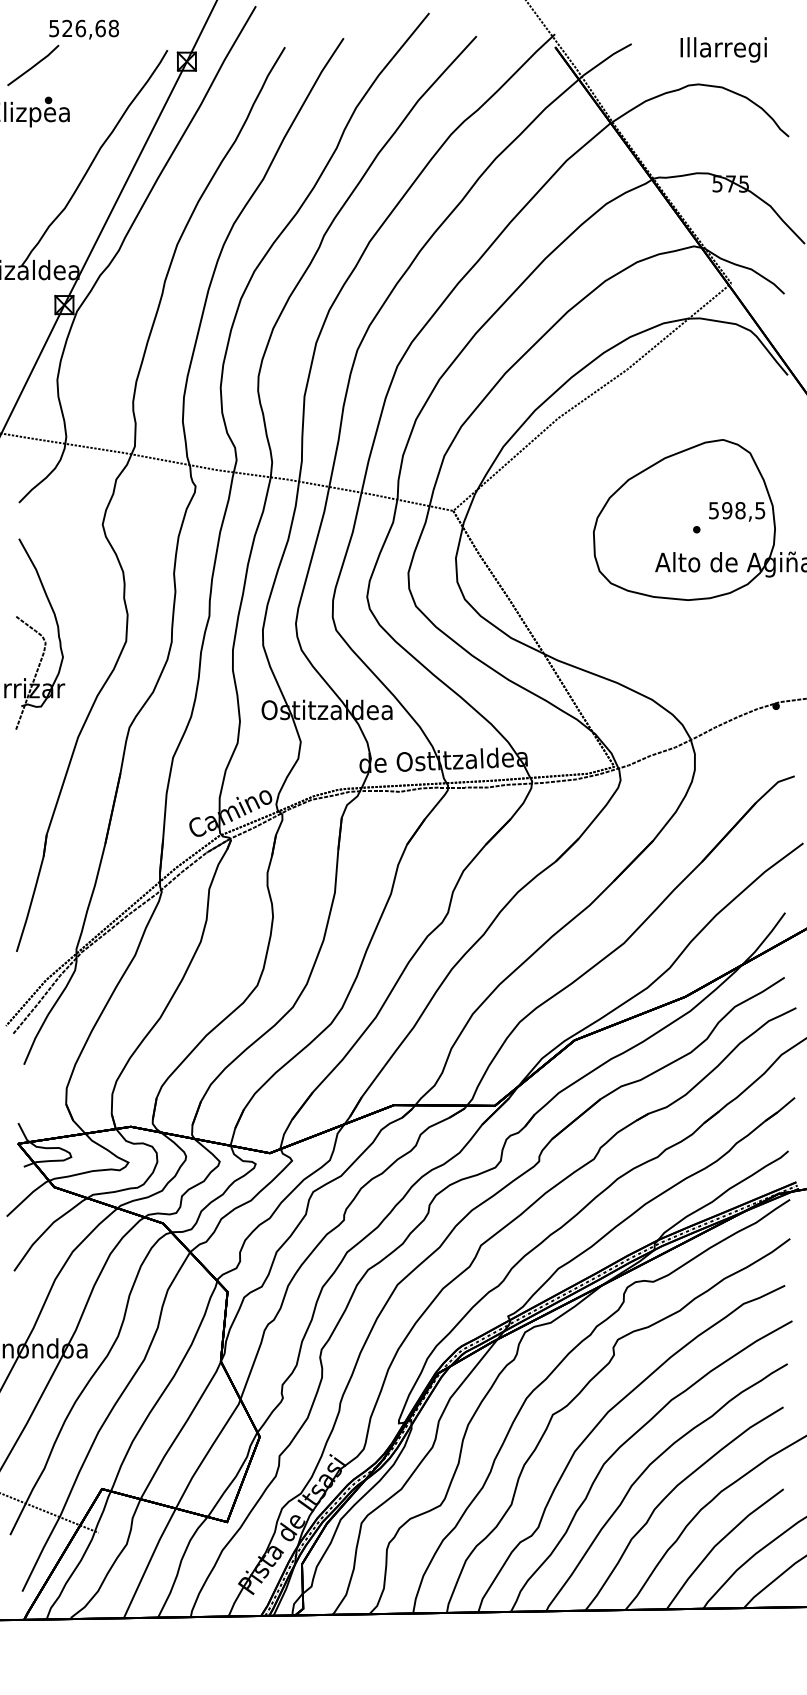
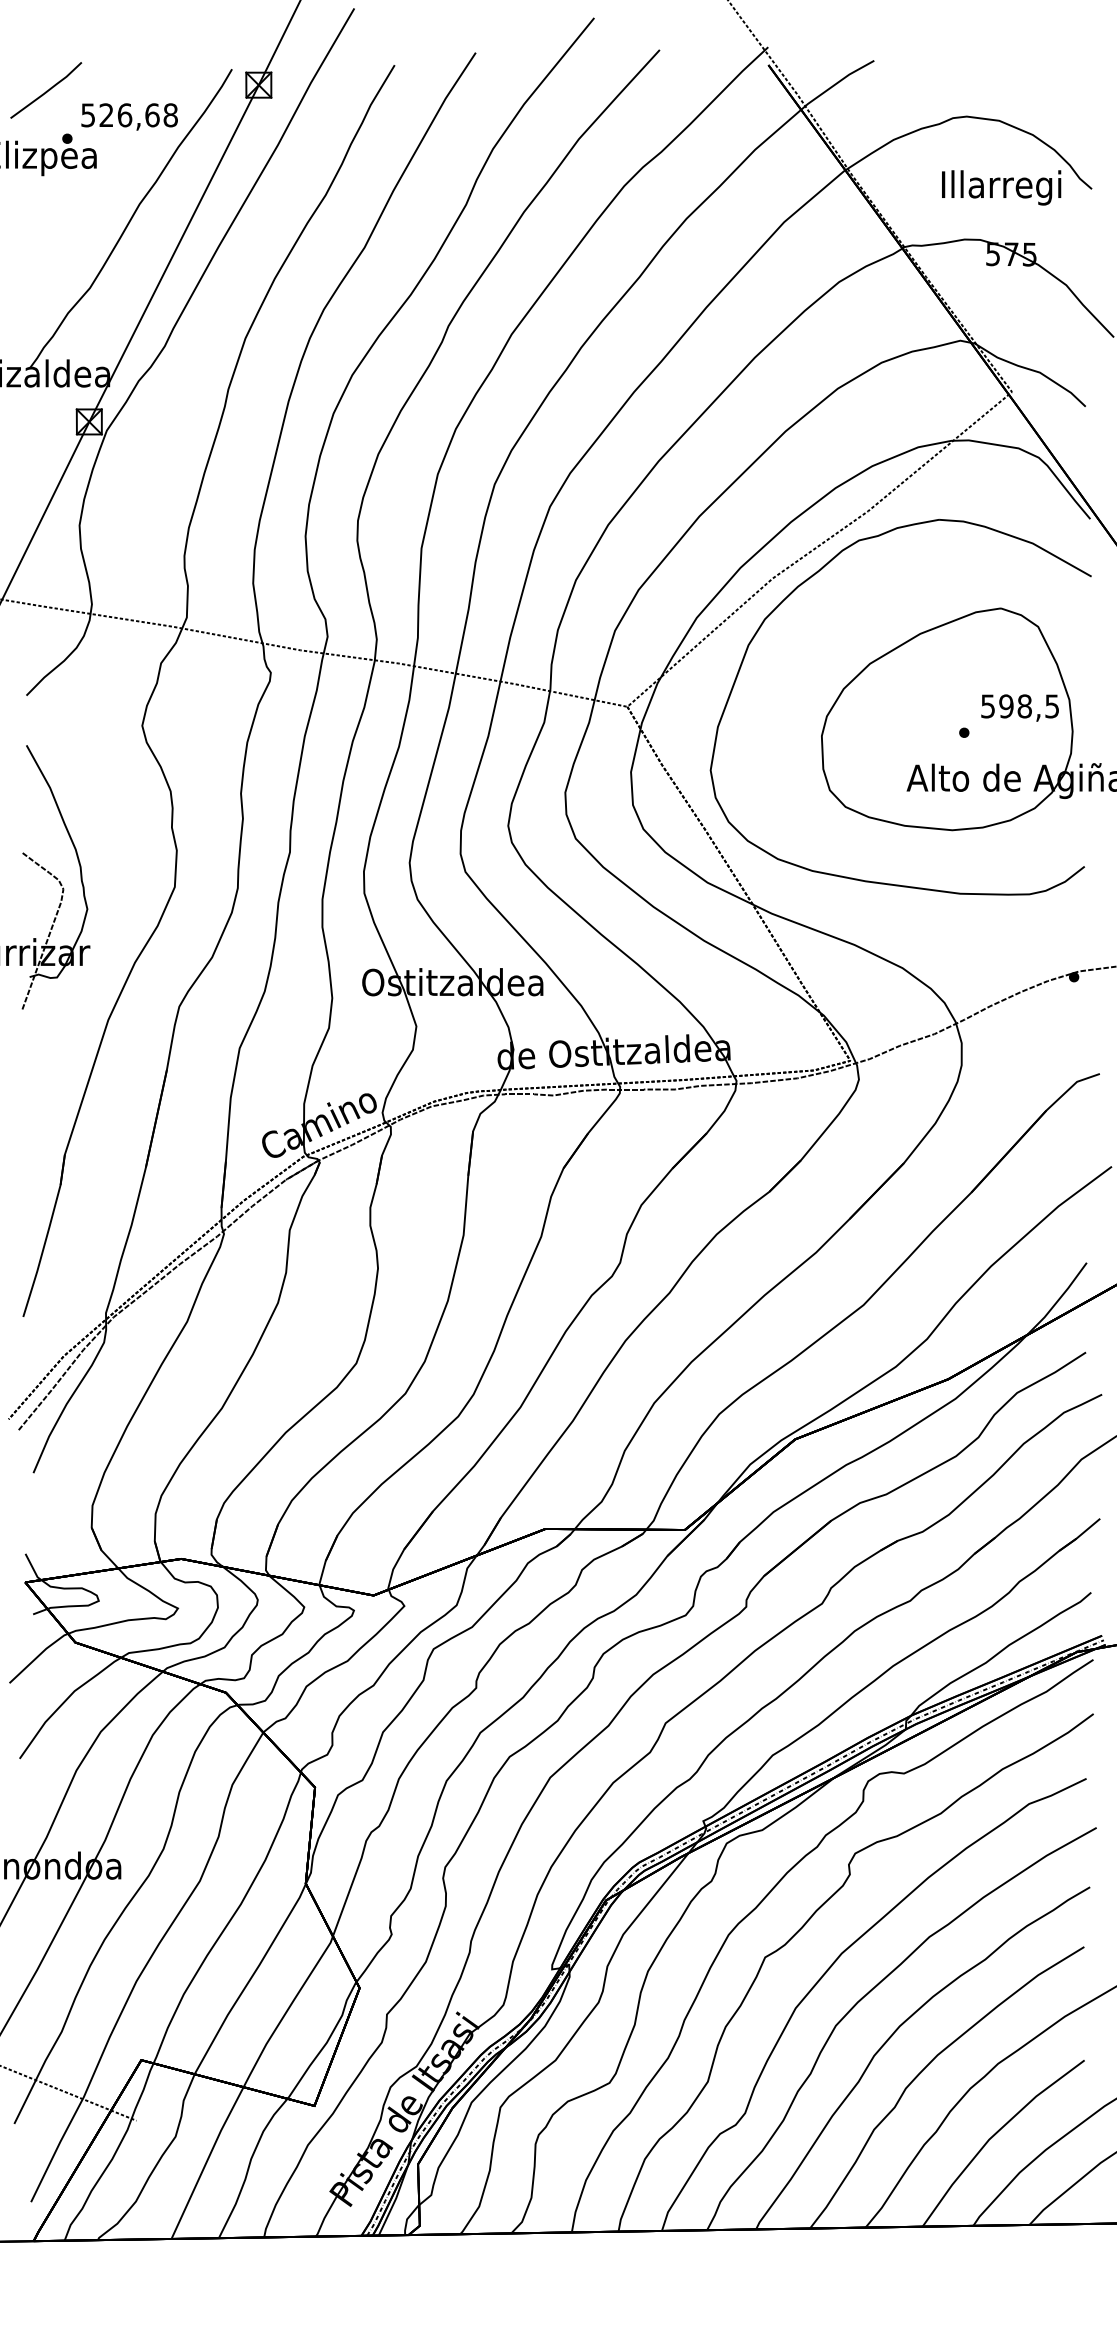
text: (84, 29) -> (129, 116), moved
text: (723, 49) -> (1001, 187), moved
part: (582, 421) -> (805, 582), added

